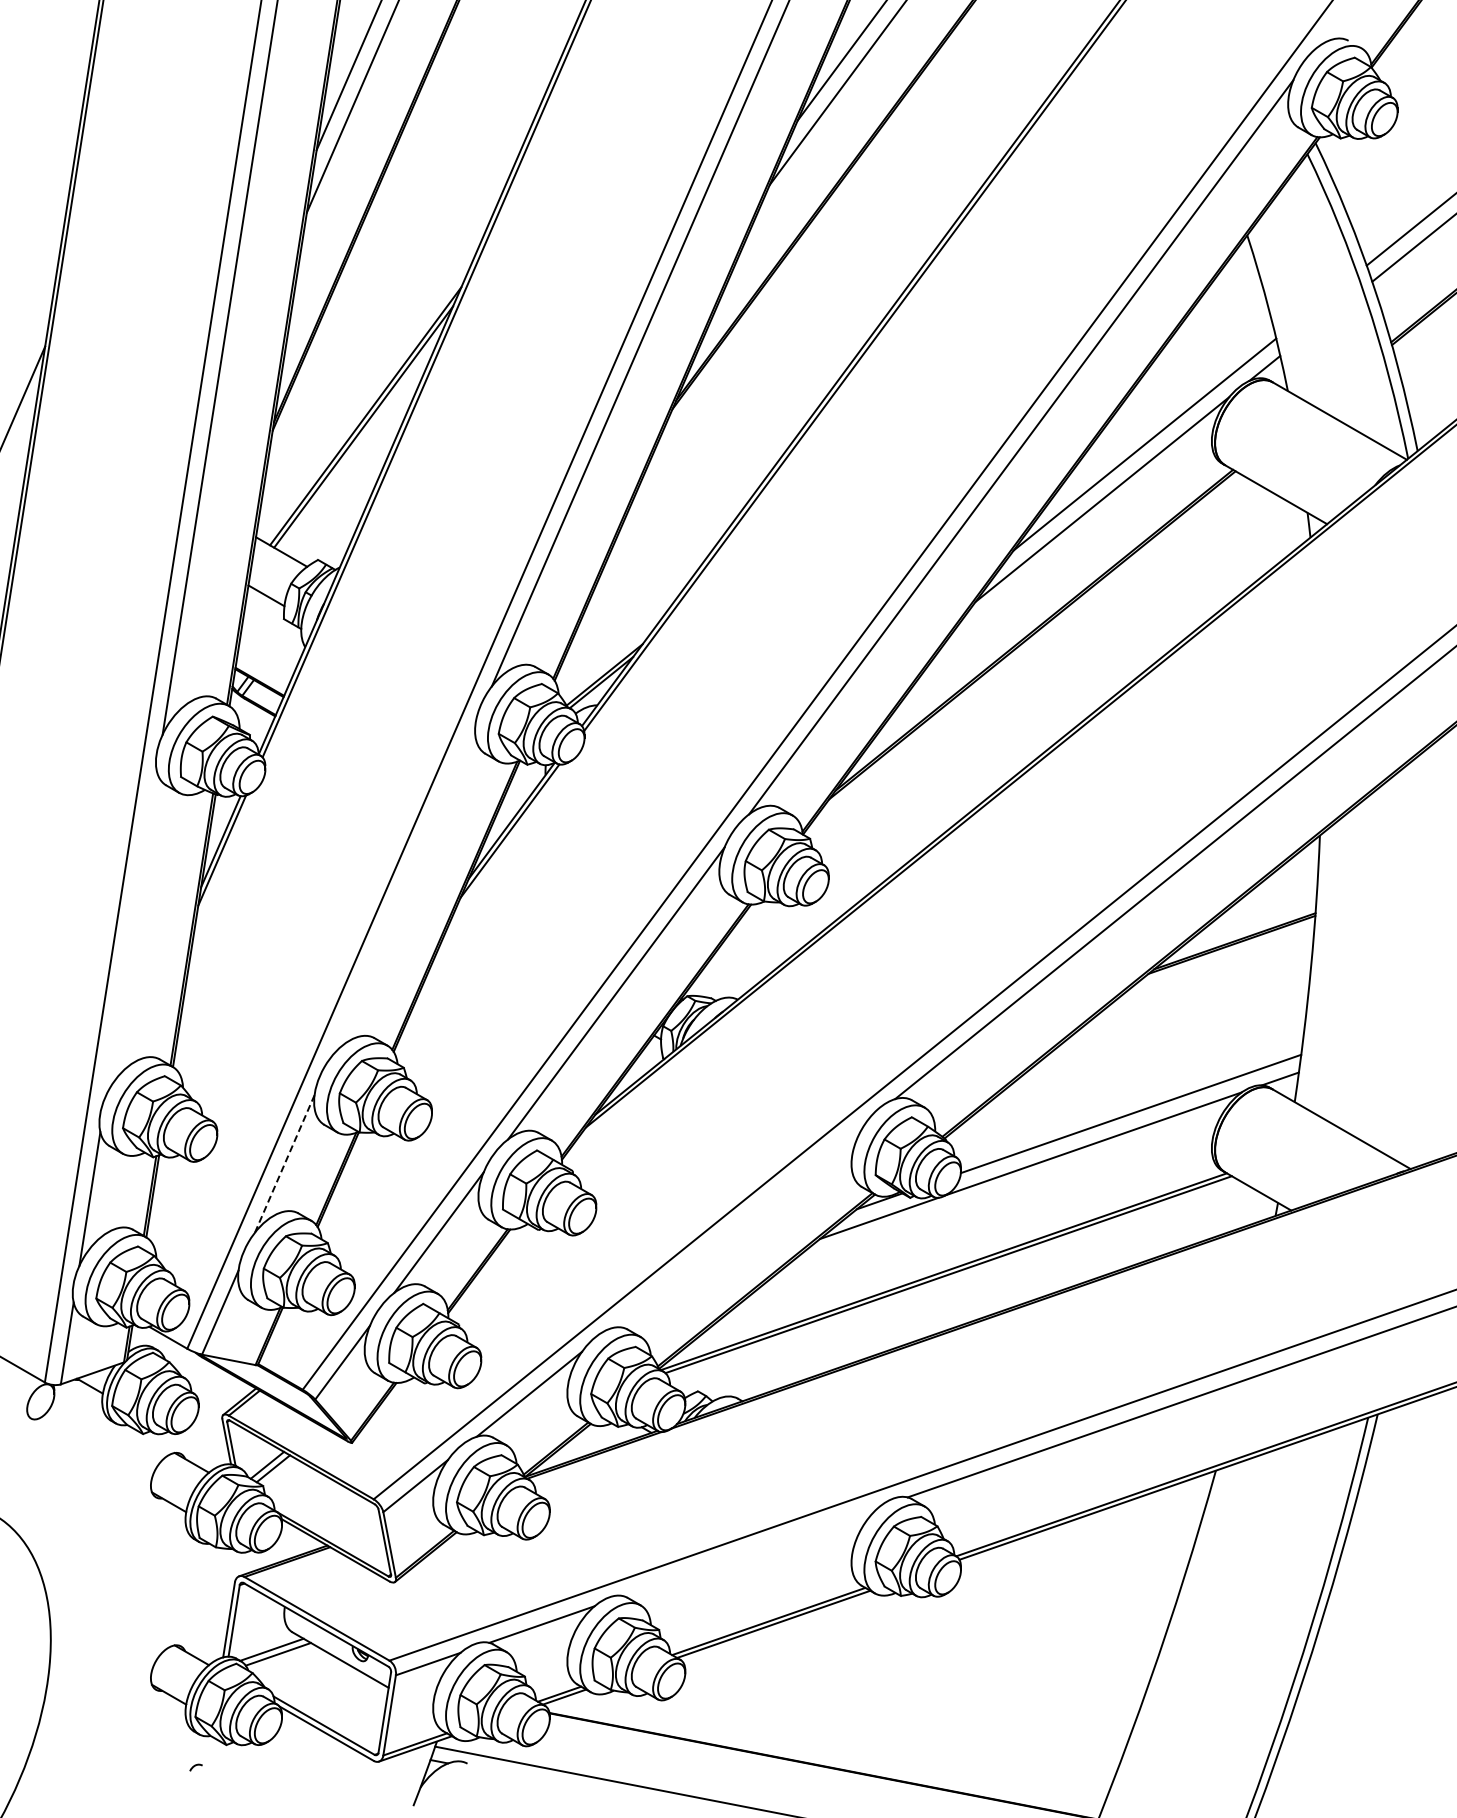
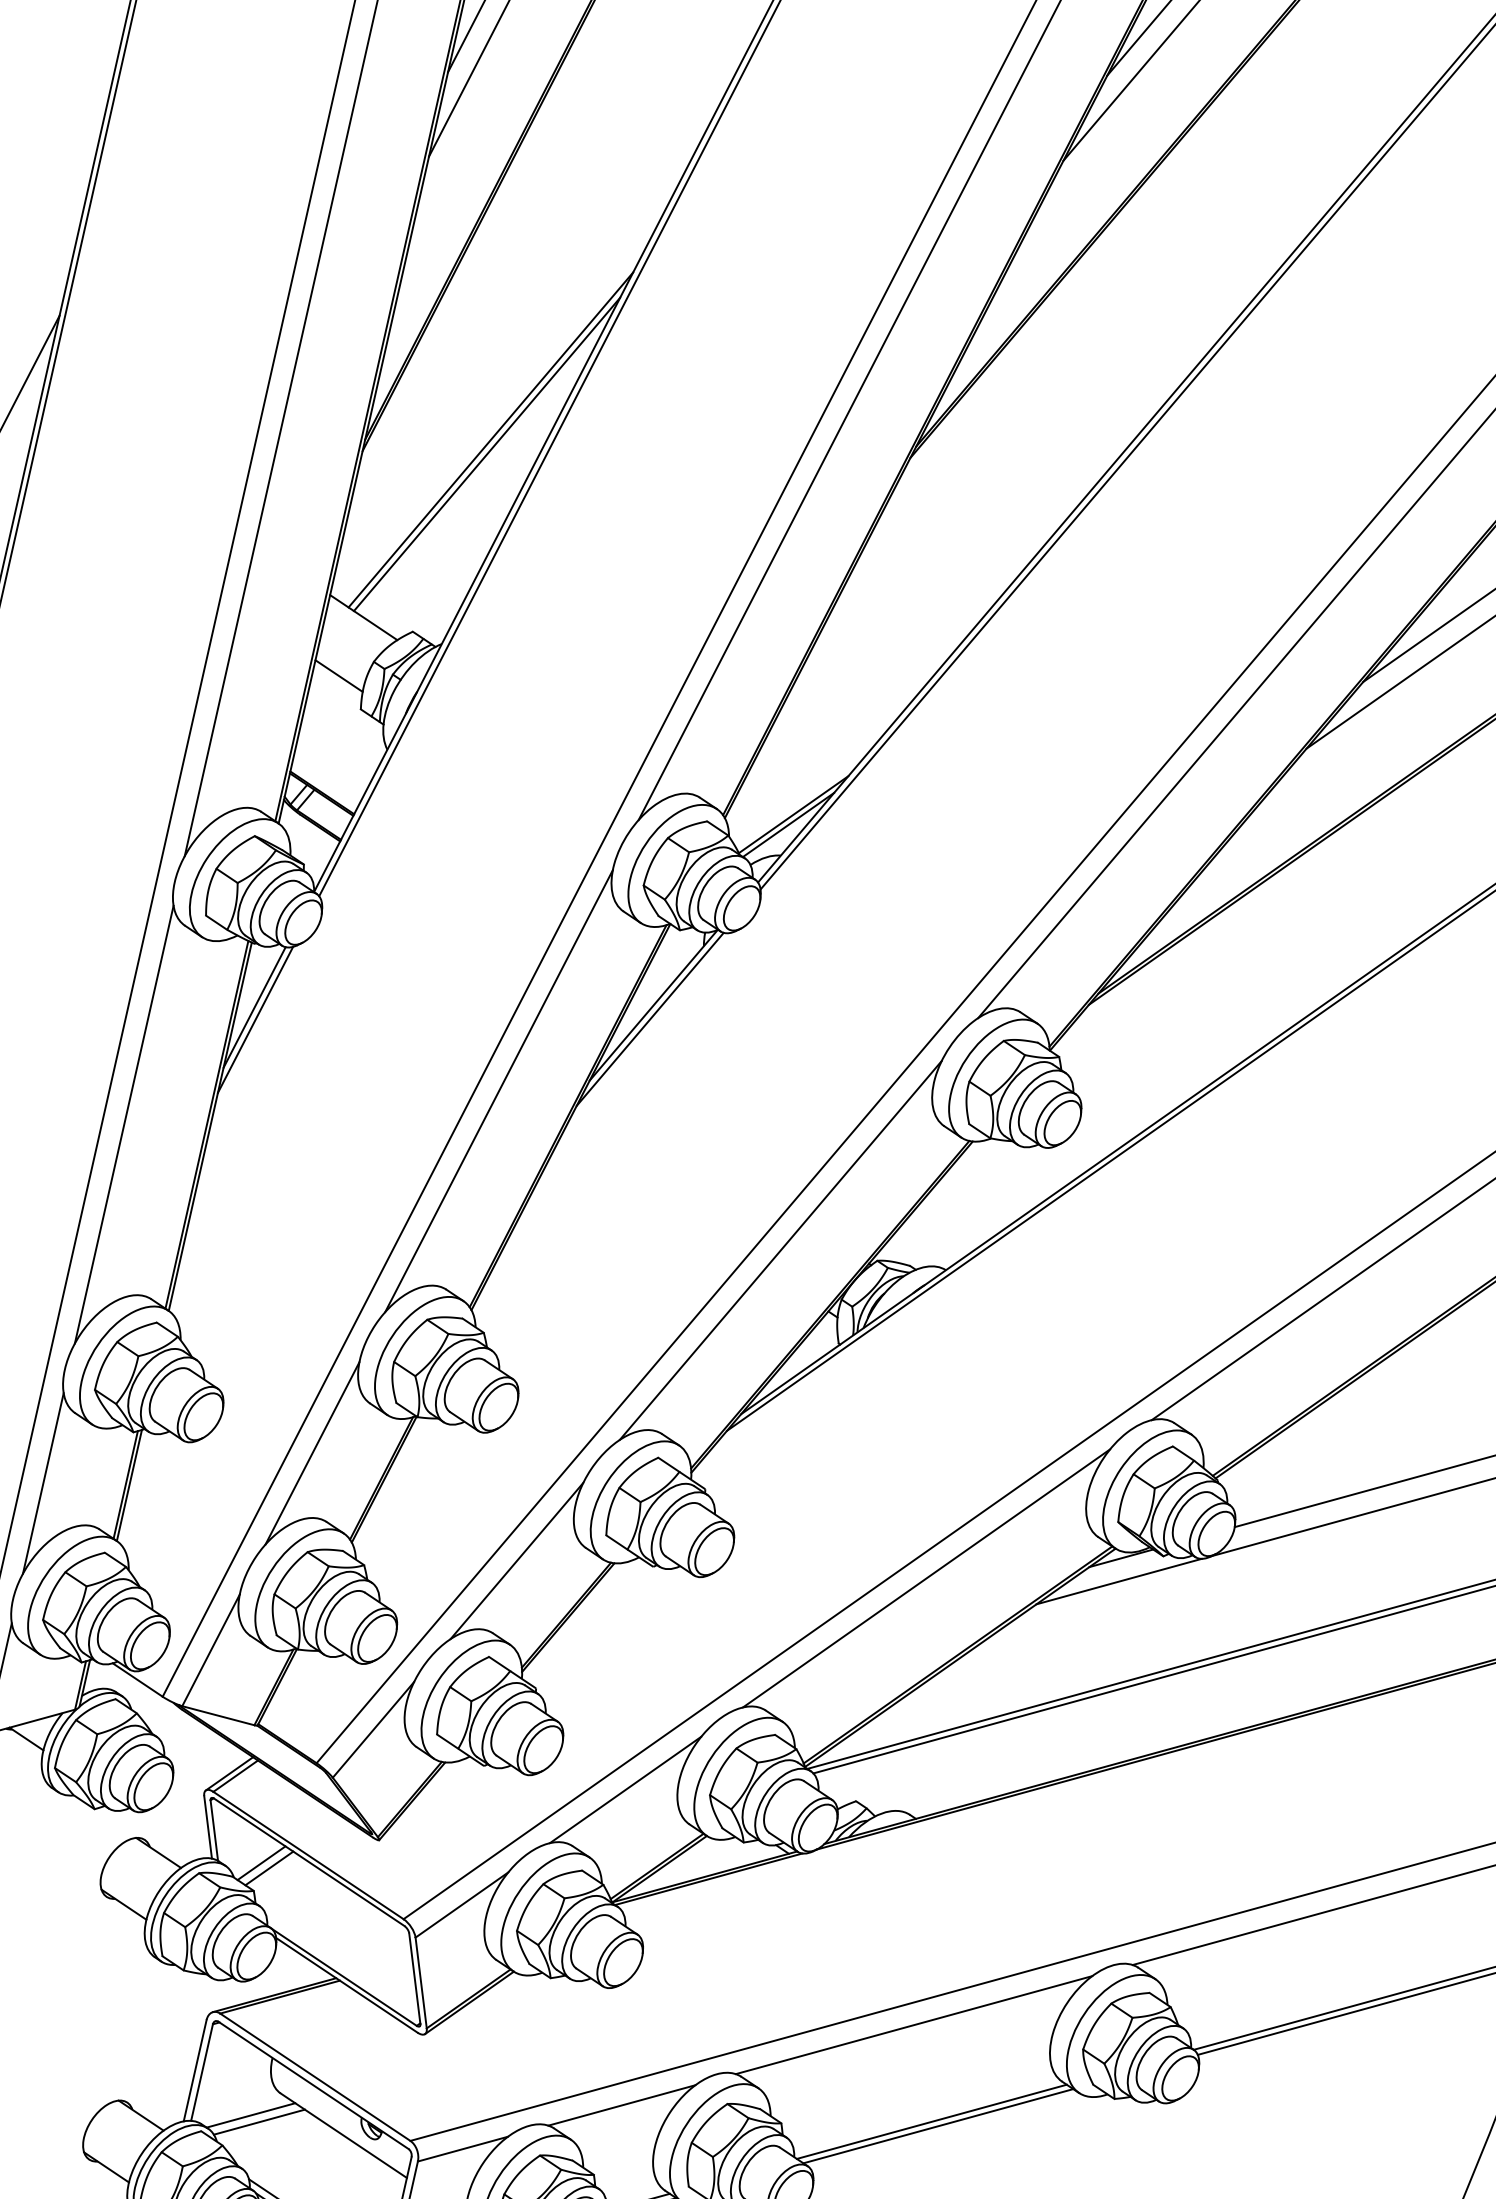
line: (402, 890) -> (498, 1090), added
line: (131, 933) -> (124, 1124), added
line: (284, 1163) -> (312, 1452), dashed -> solid
line: (738, 1225) -> (926, 1578), added
line: (750, 1551) -> (913, 2024), added

